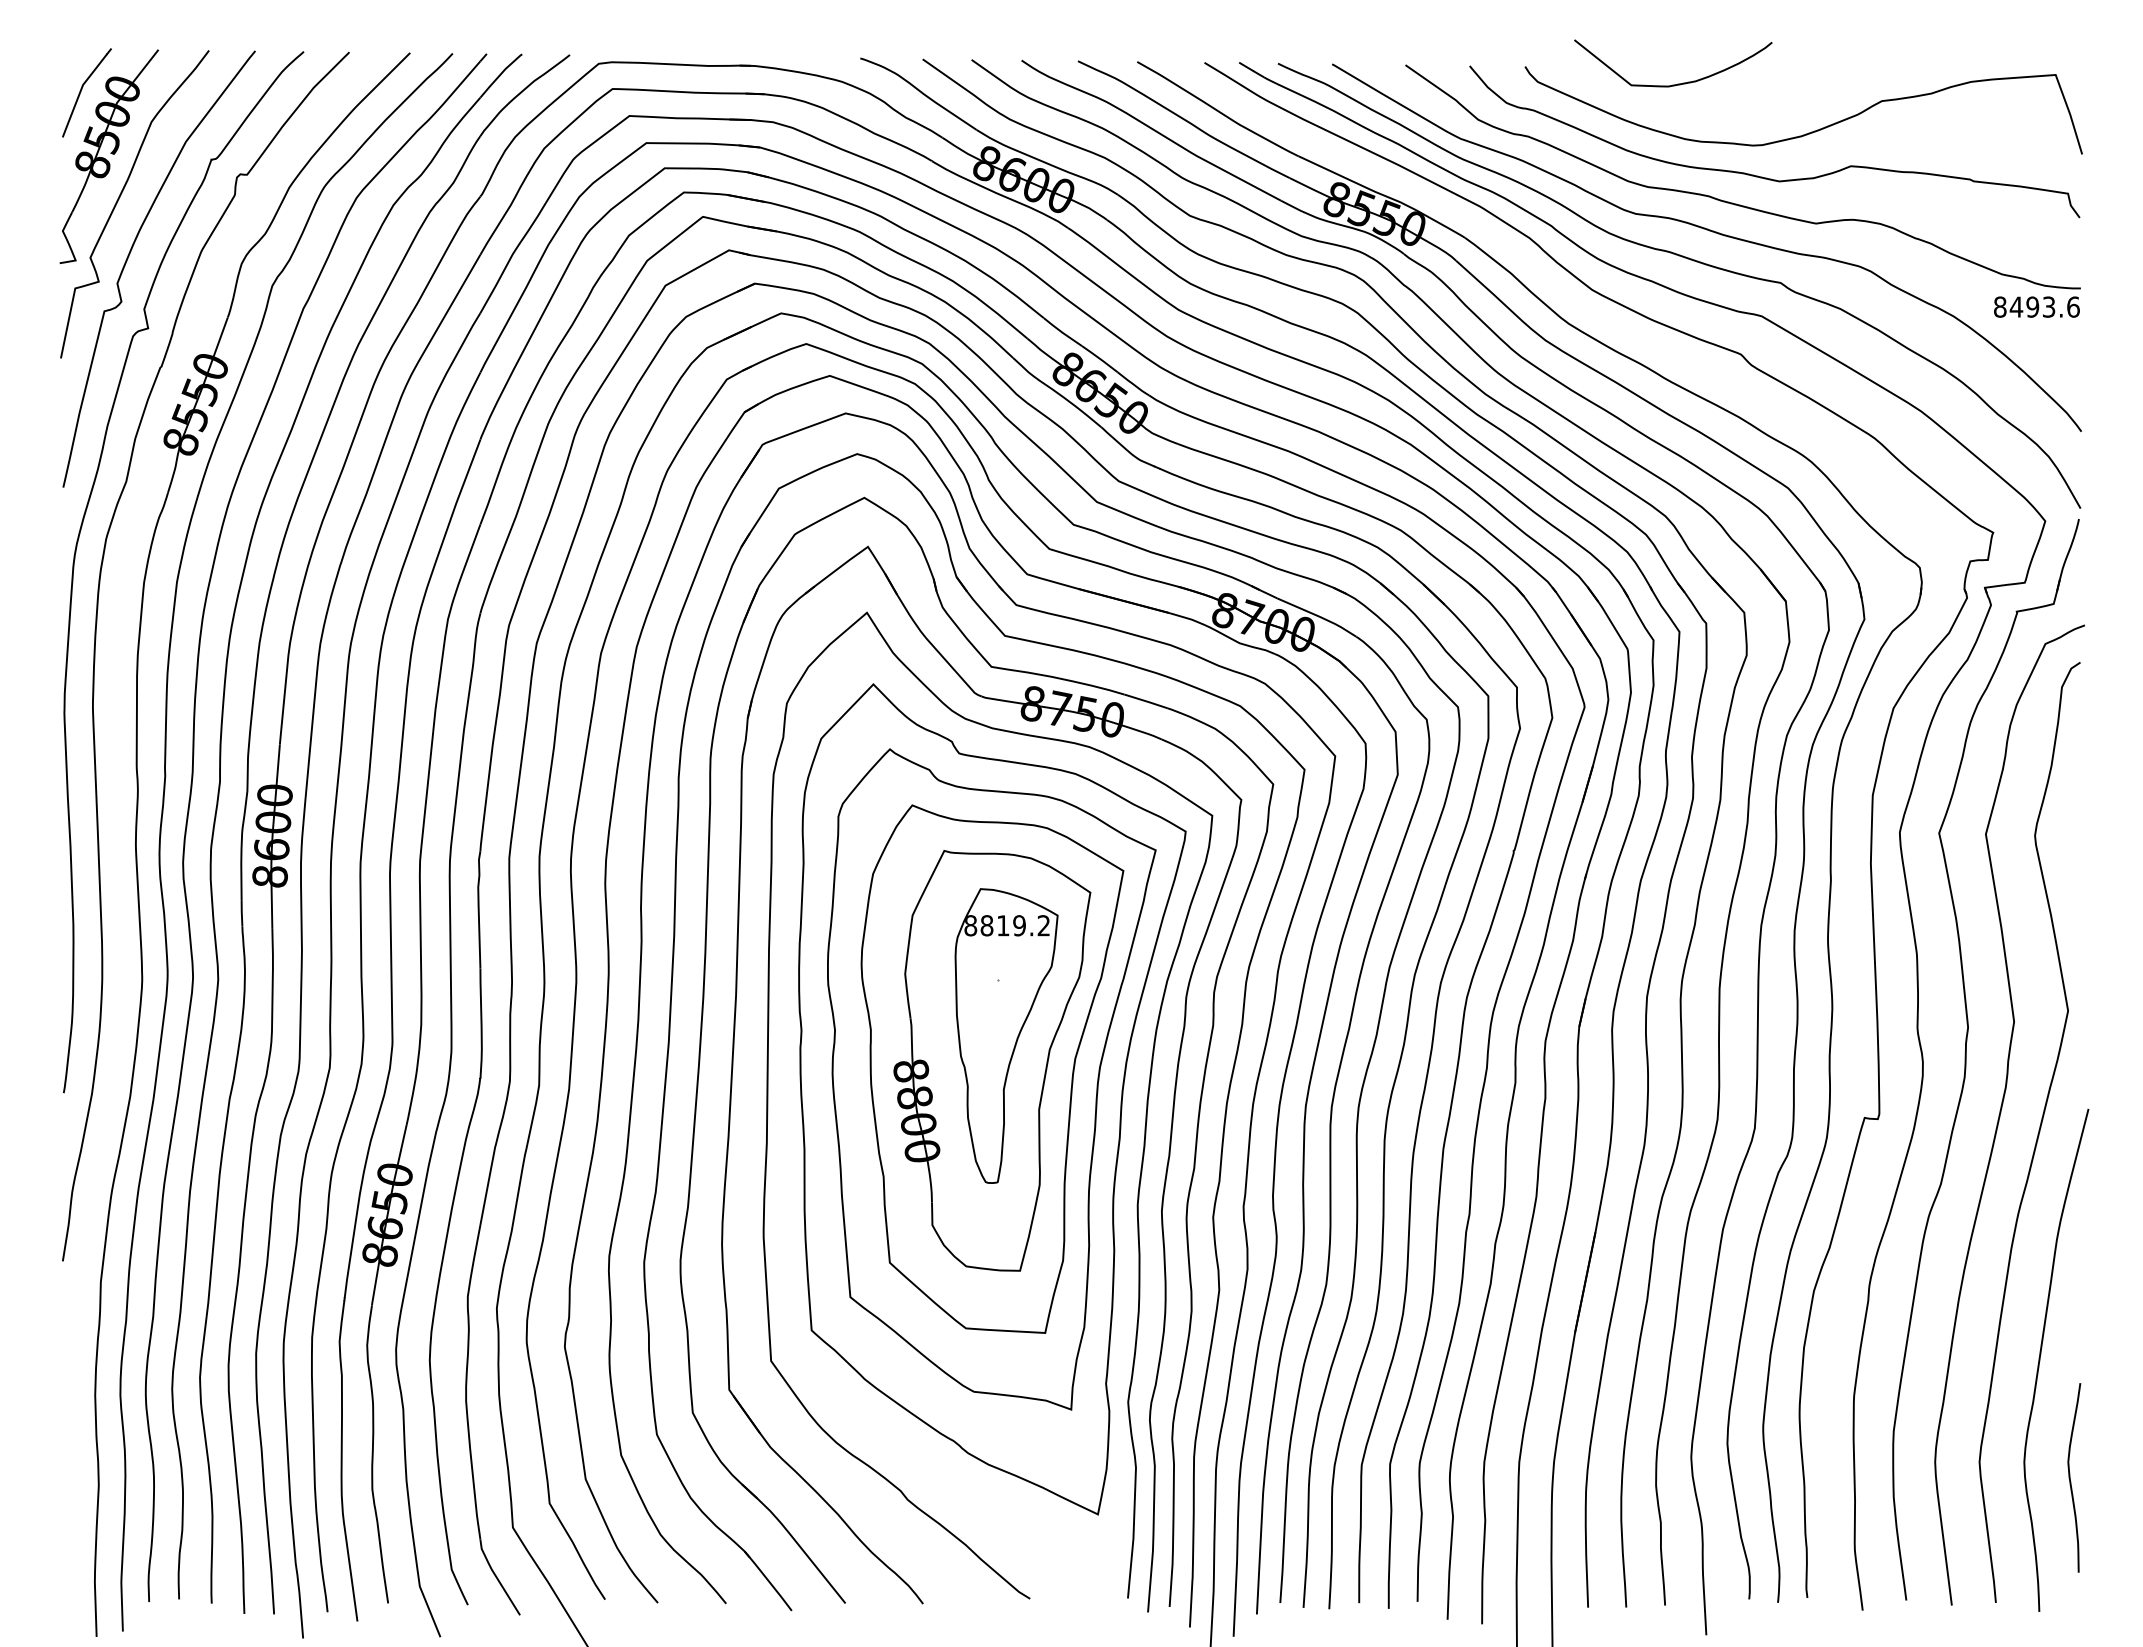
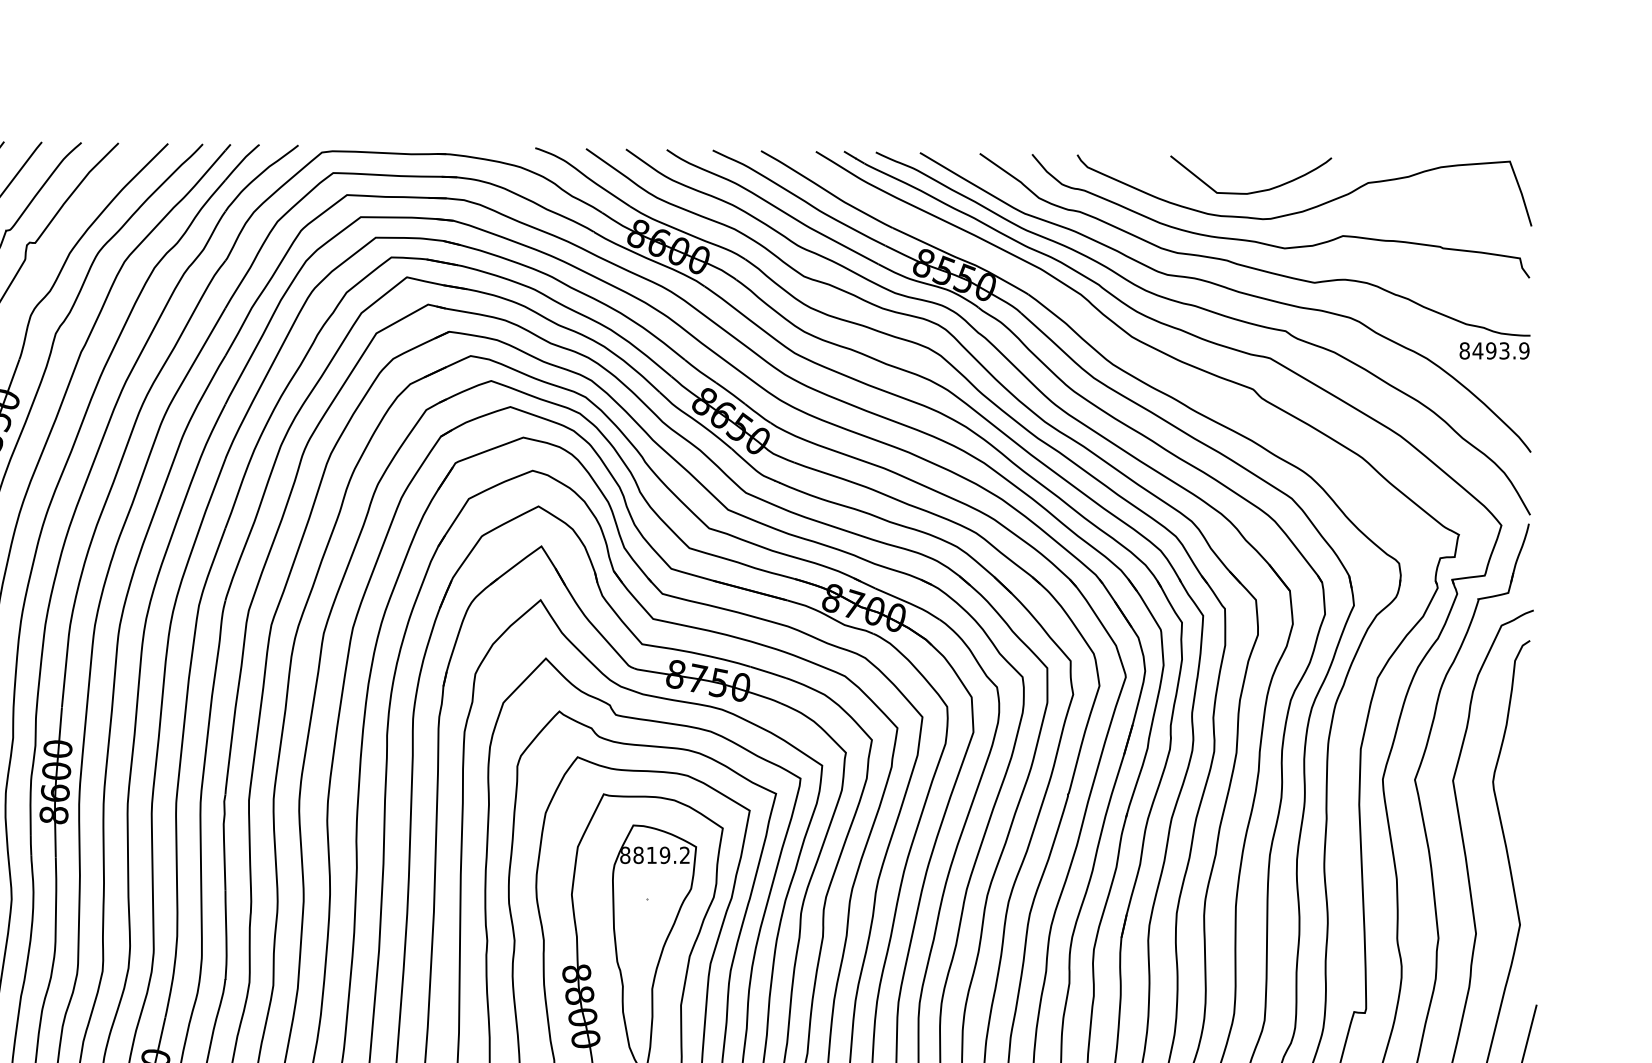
curve: (1677, 83) -> (1254, 191), moved
text: (2073, 306) -> (1524, 350), 8493.6 -> 8493.9

